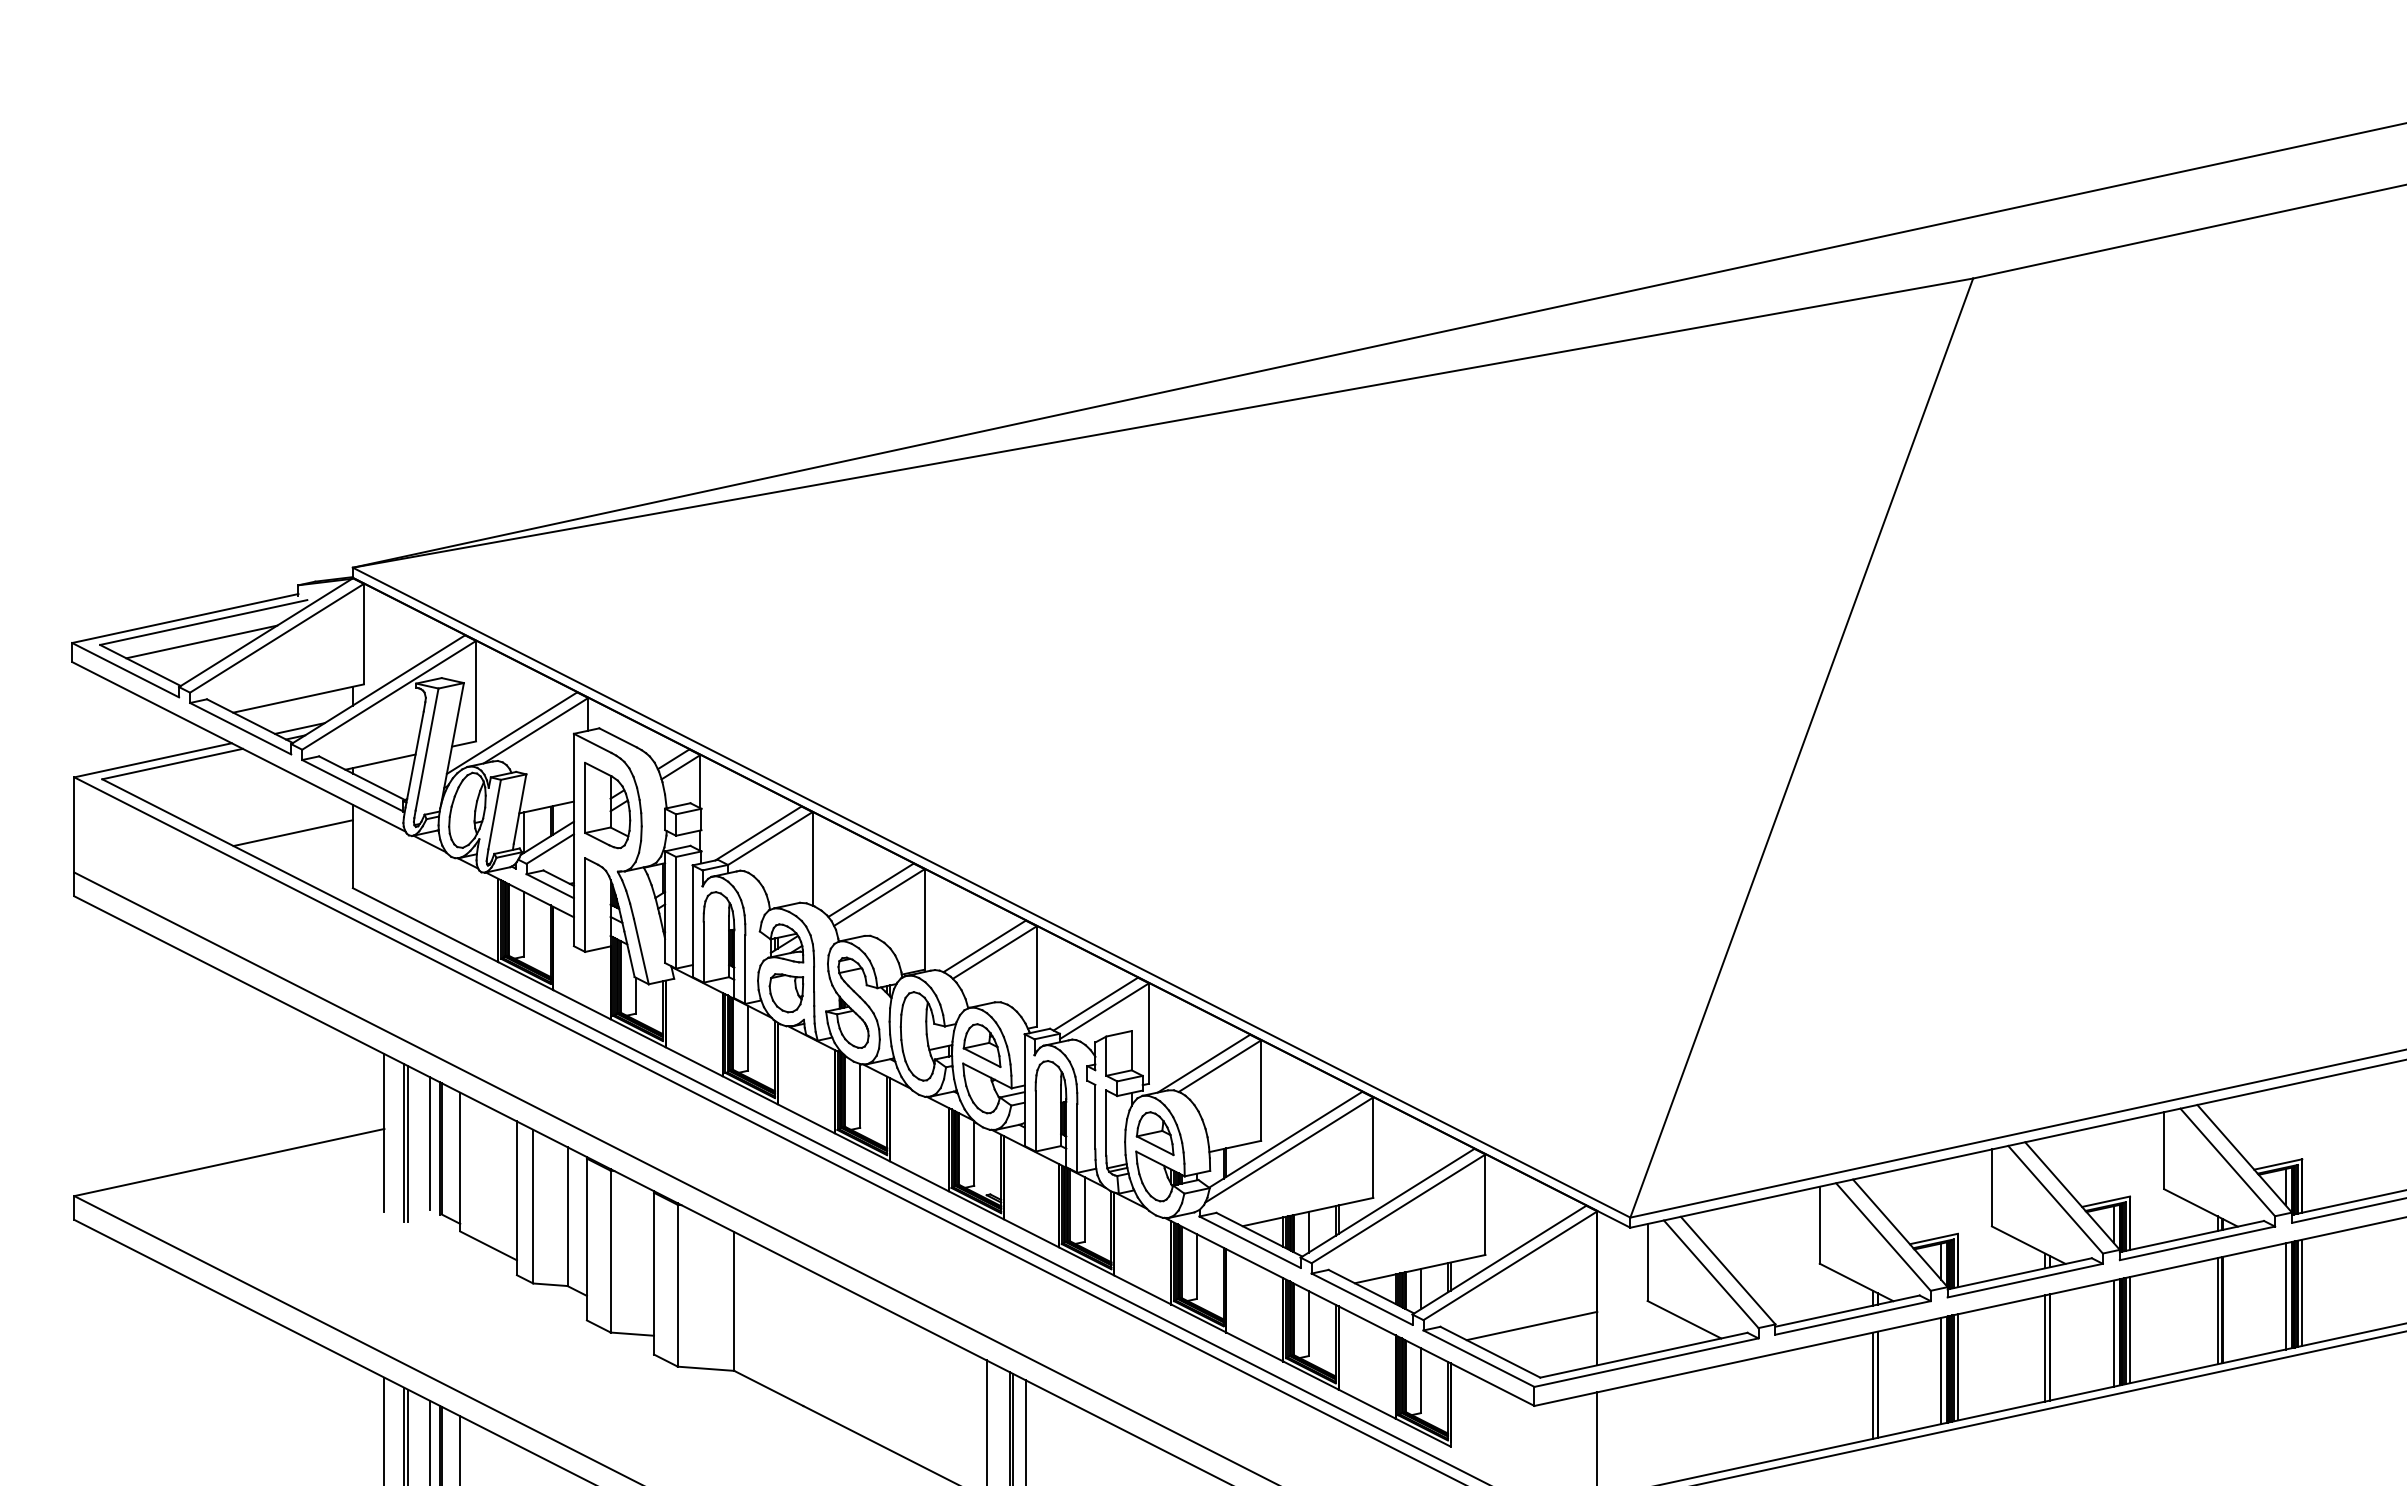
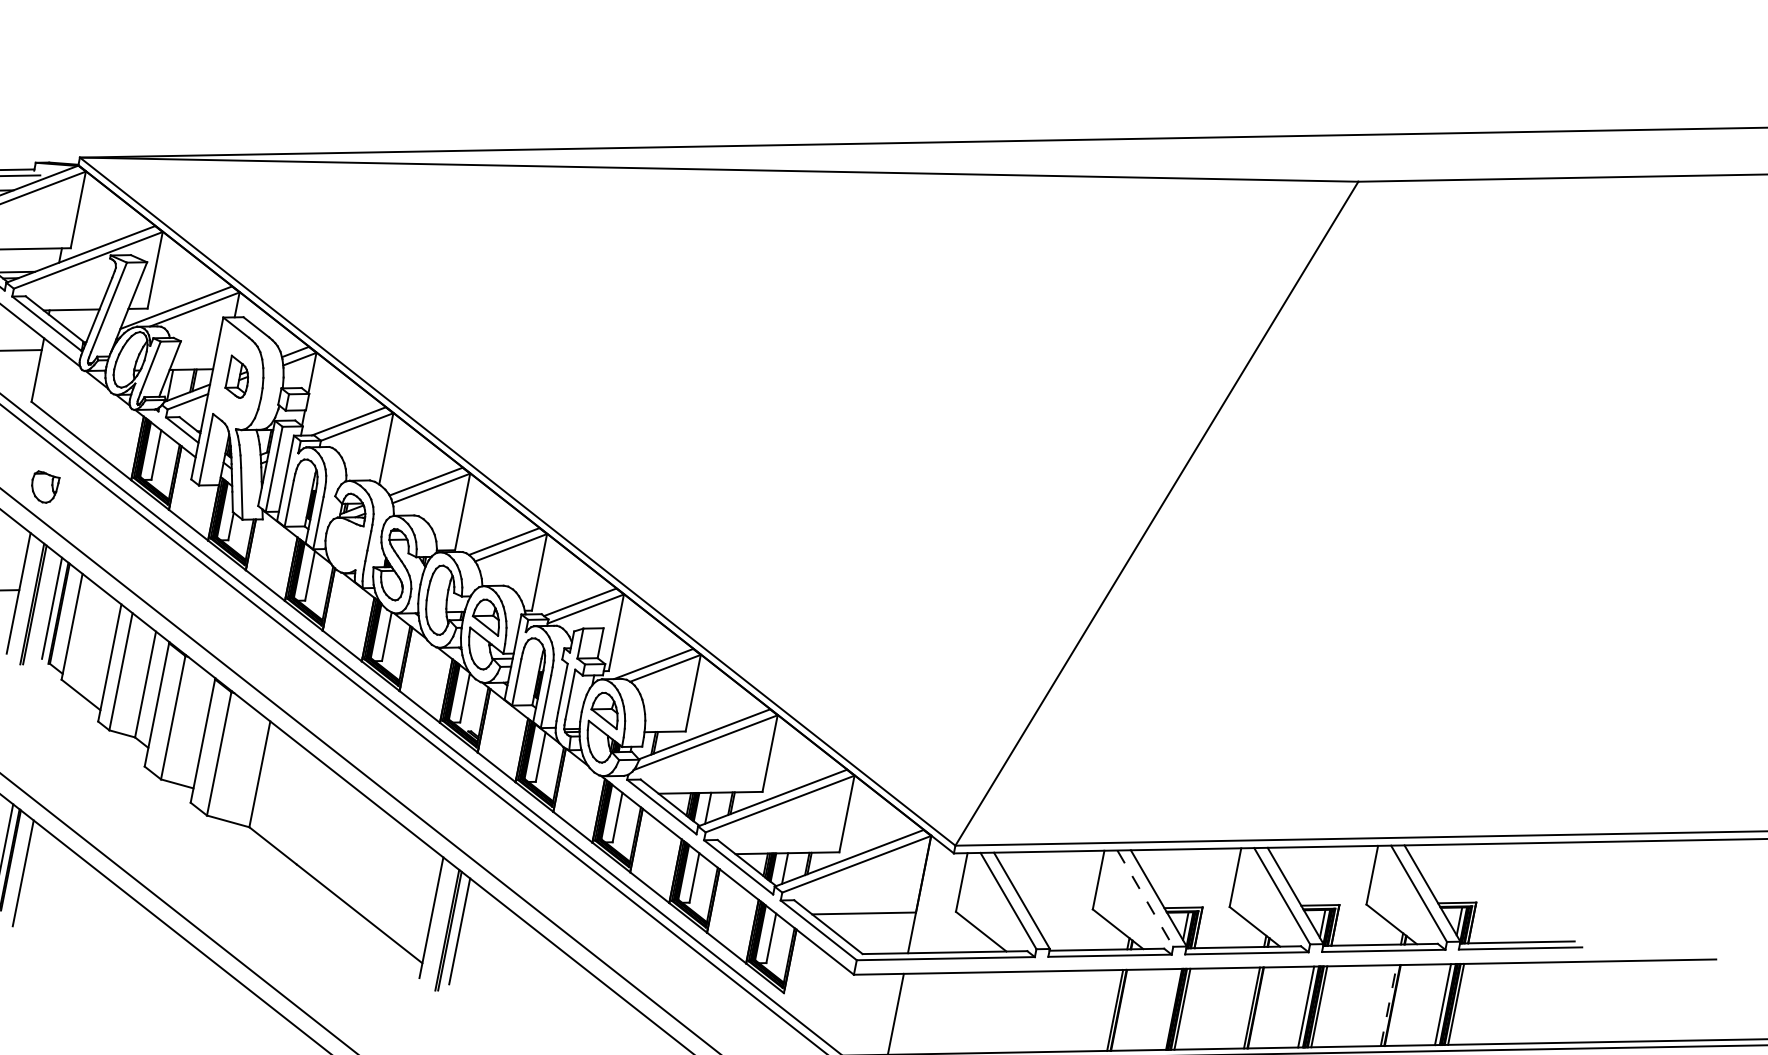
part: (607, 805) -> (238, 377), size x0.6
part: (786, 993) -> (44, 487), moved
line: (1883, 1237) -> (1145, 899), solid -> dashed
line: (2217, 1310) -> (1388, 1005), solid -> dashed
line: (1941, 1370) -> (1169, 1009), removed

